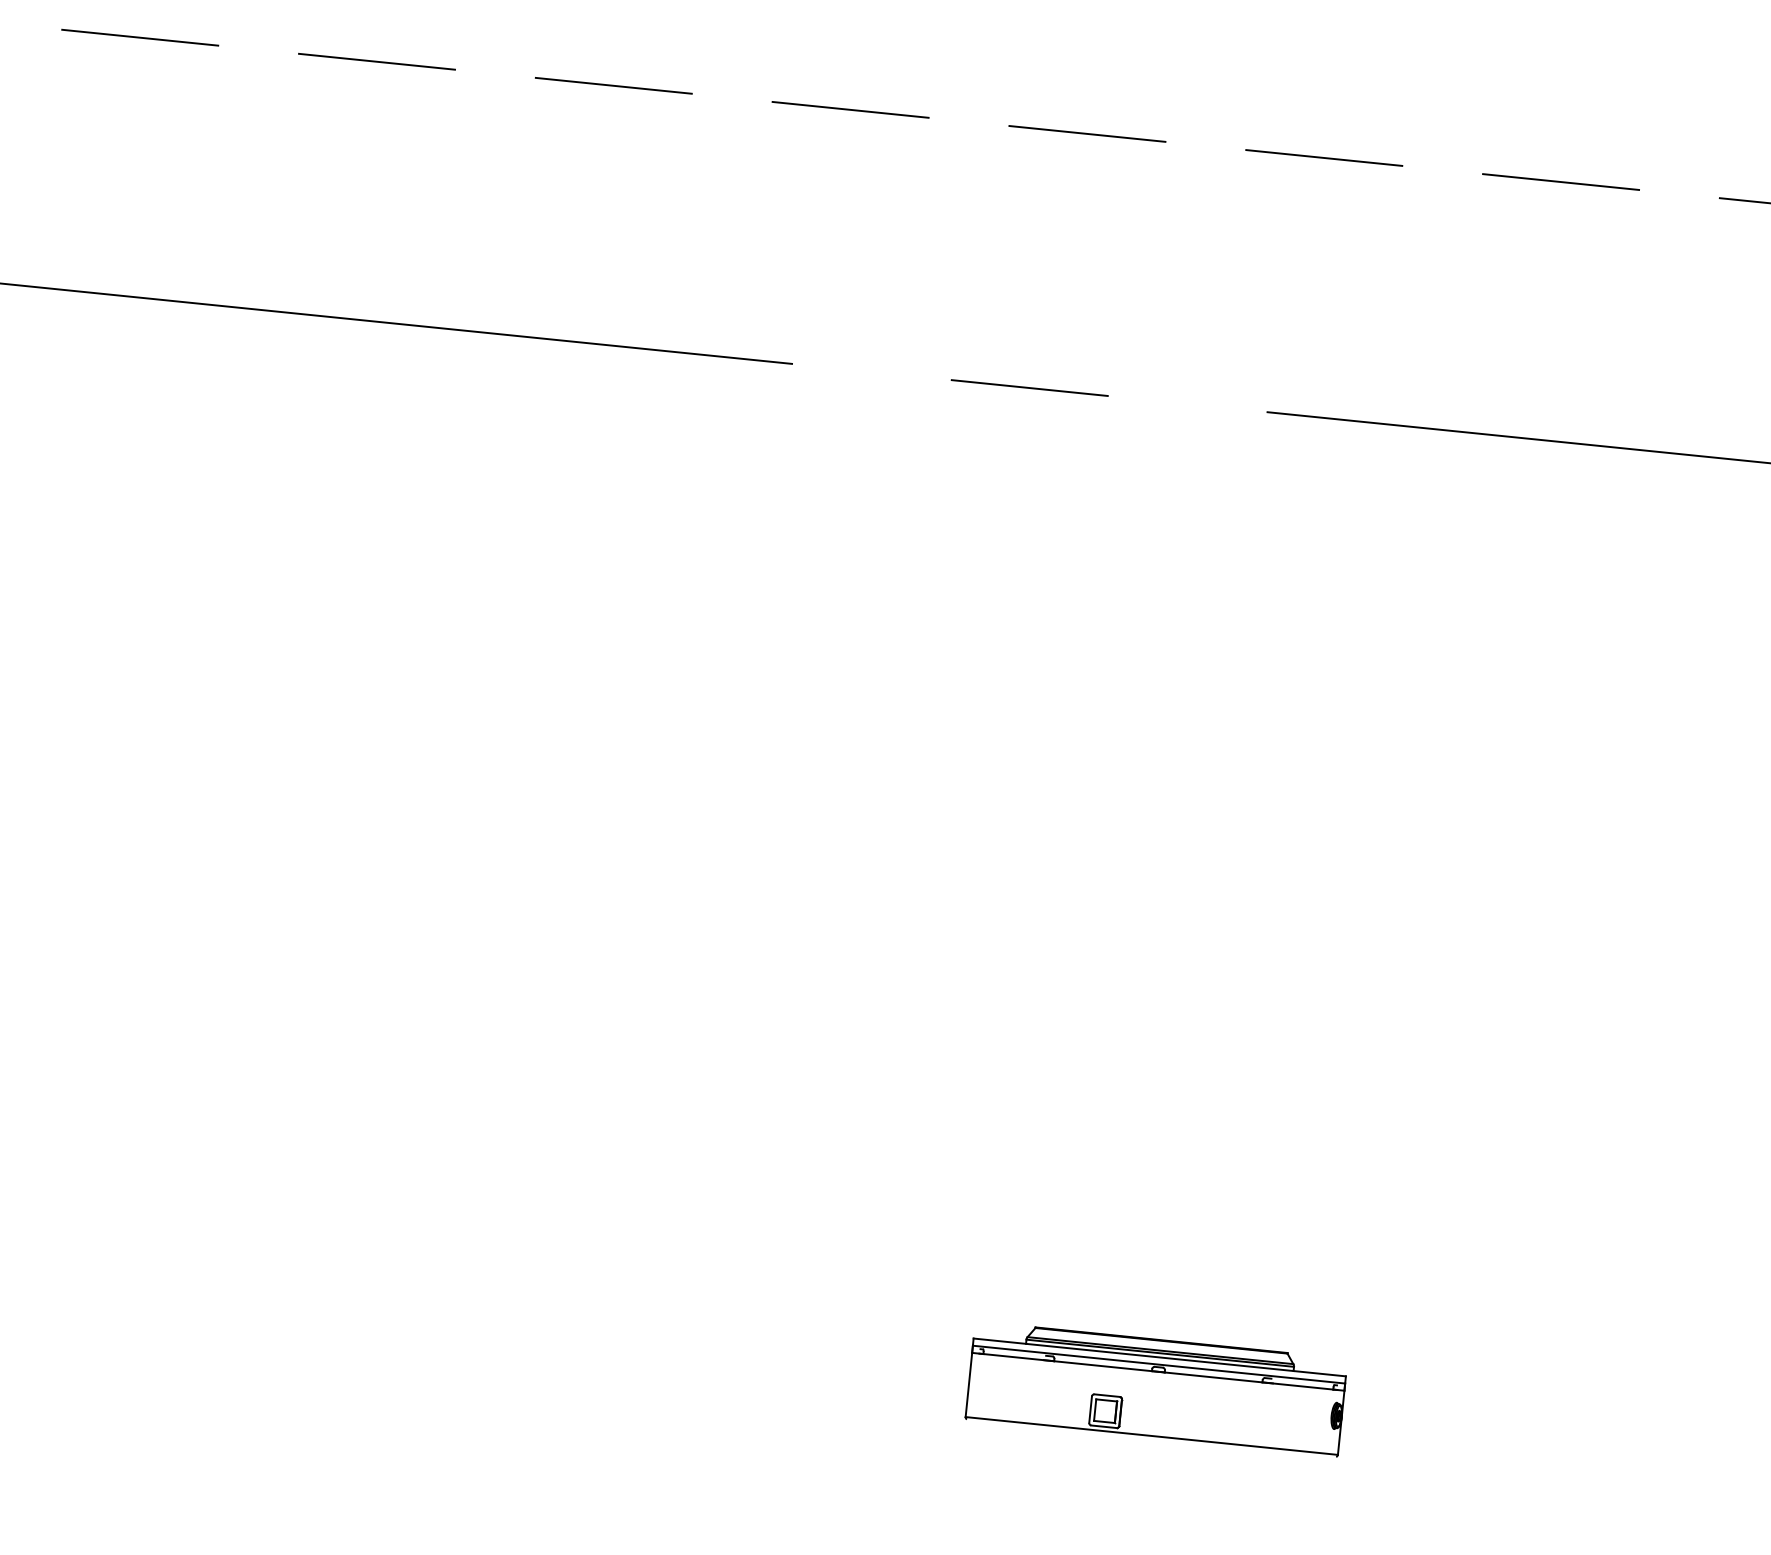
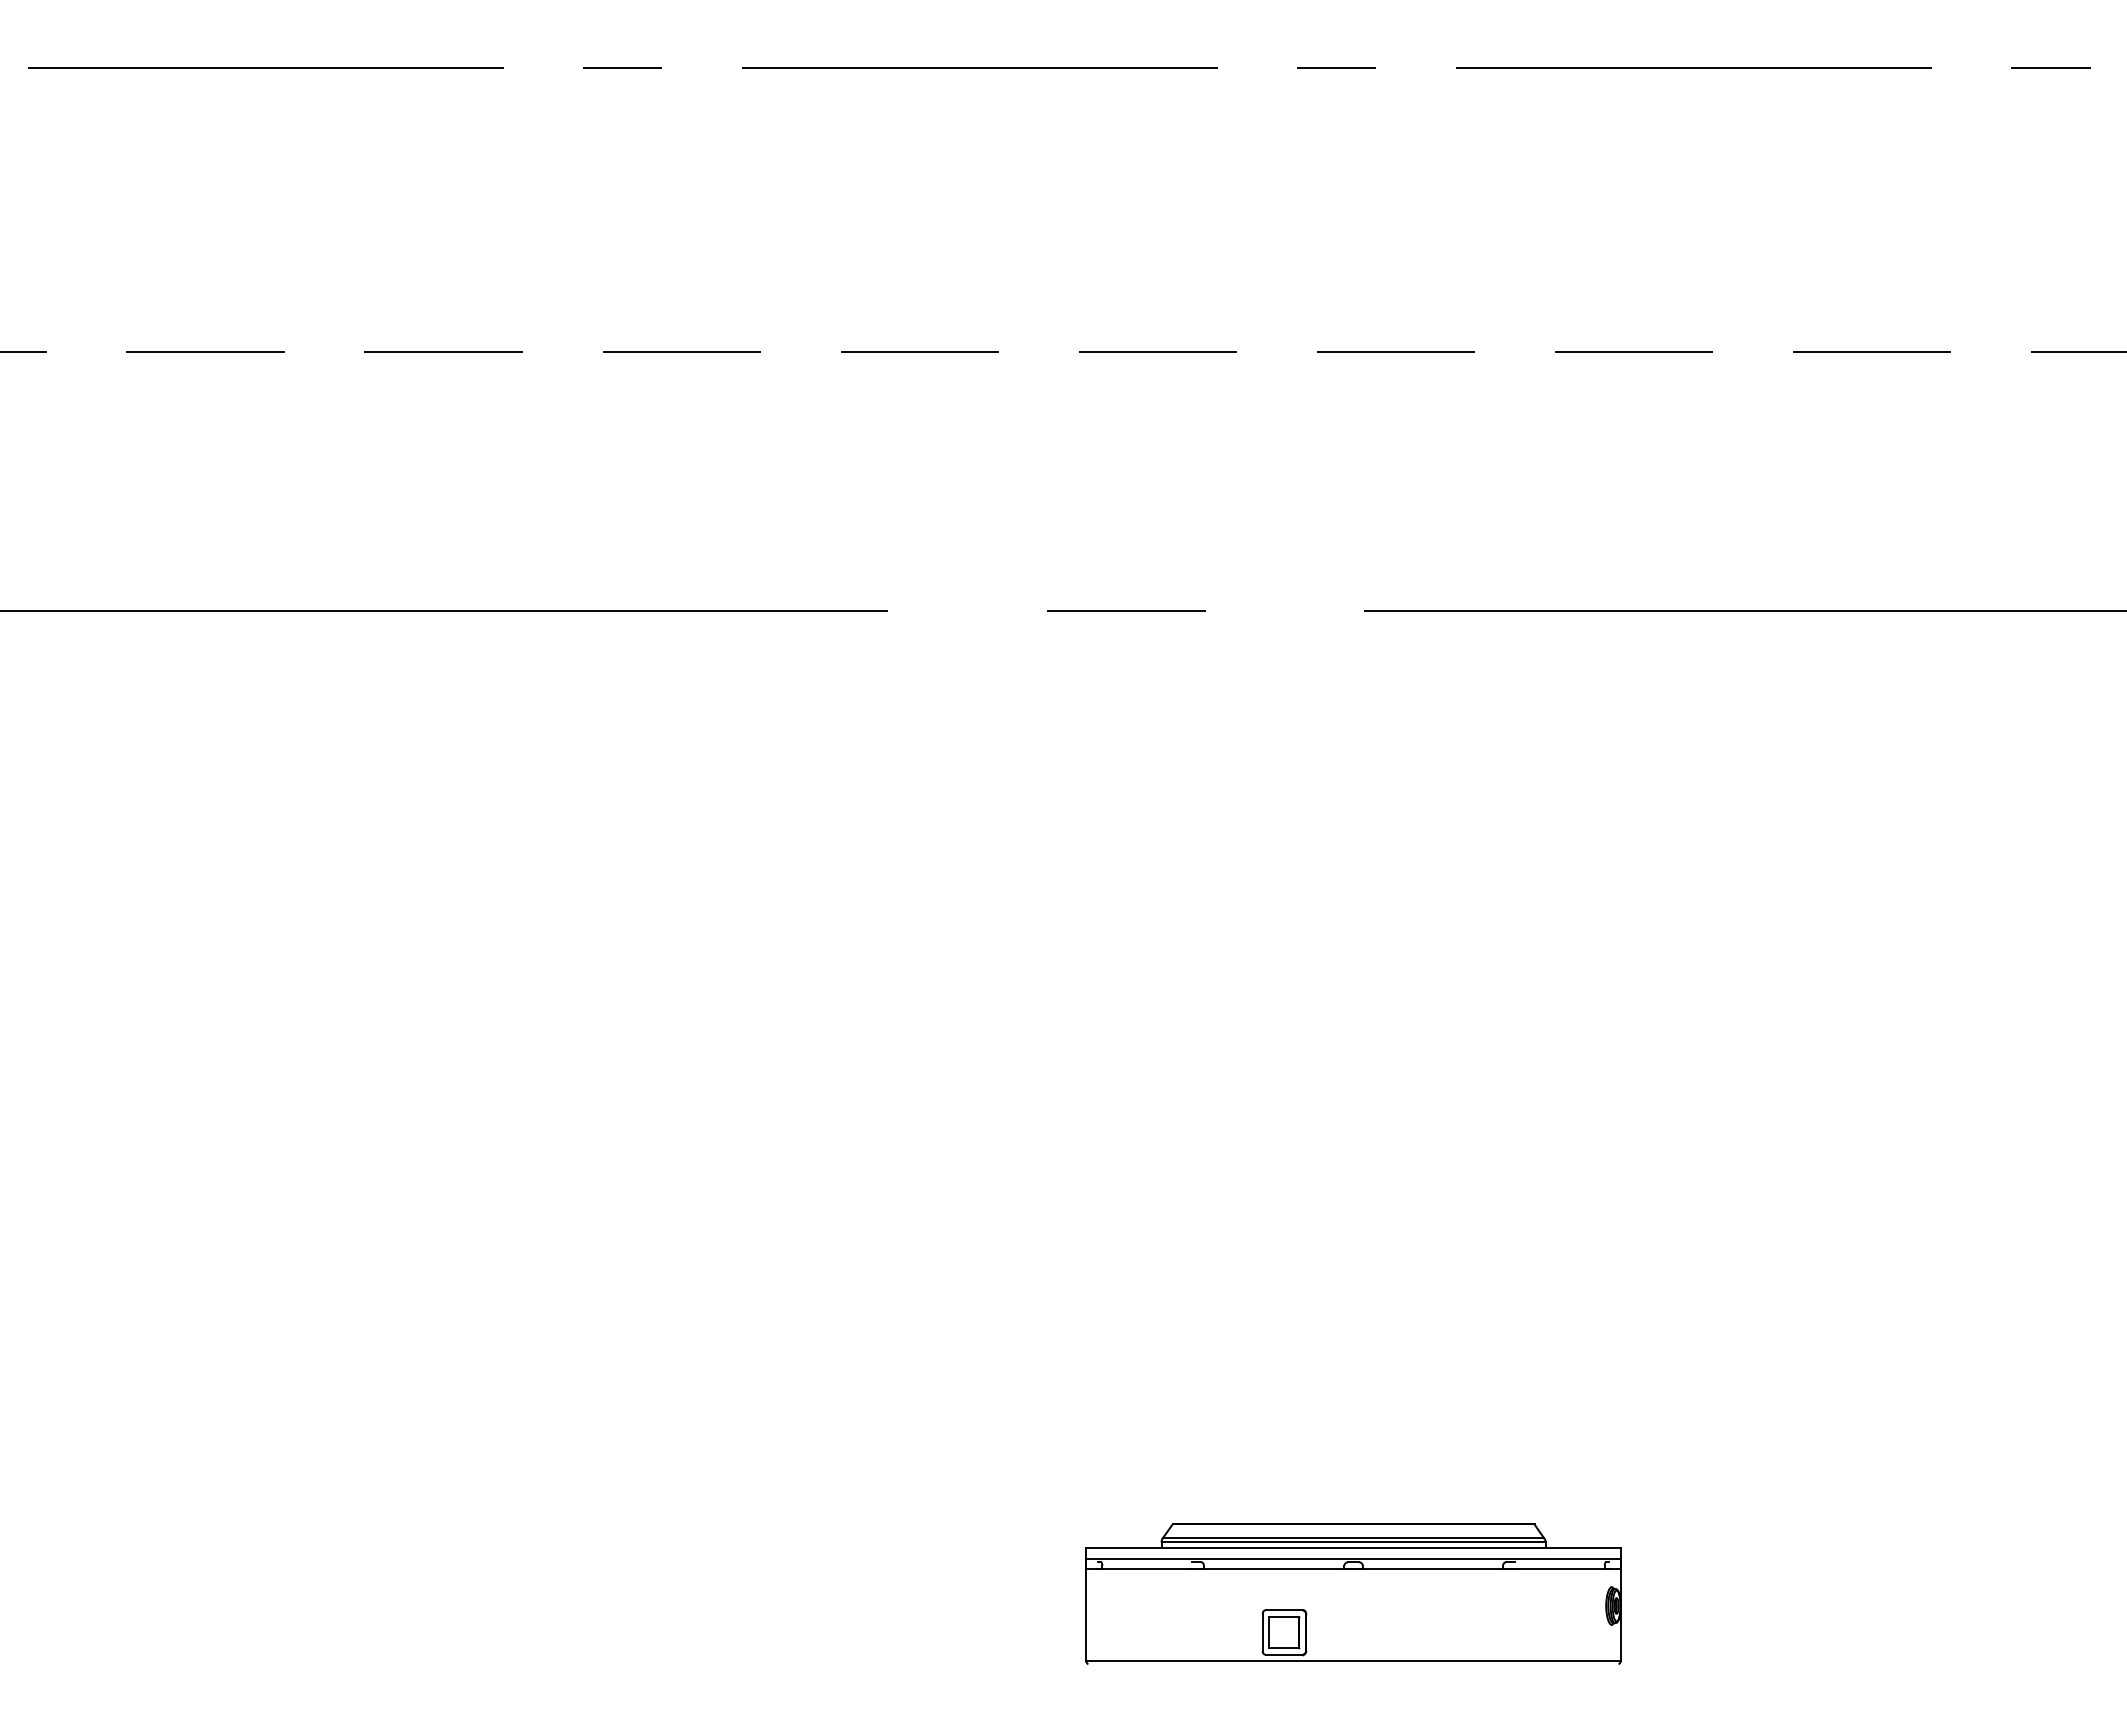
part: (1156, 1388) -> (1353, 1593), size x1.43

